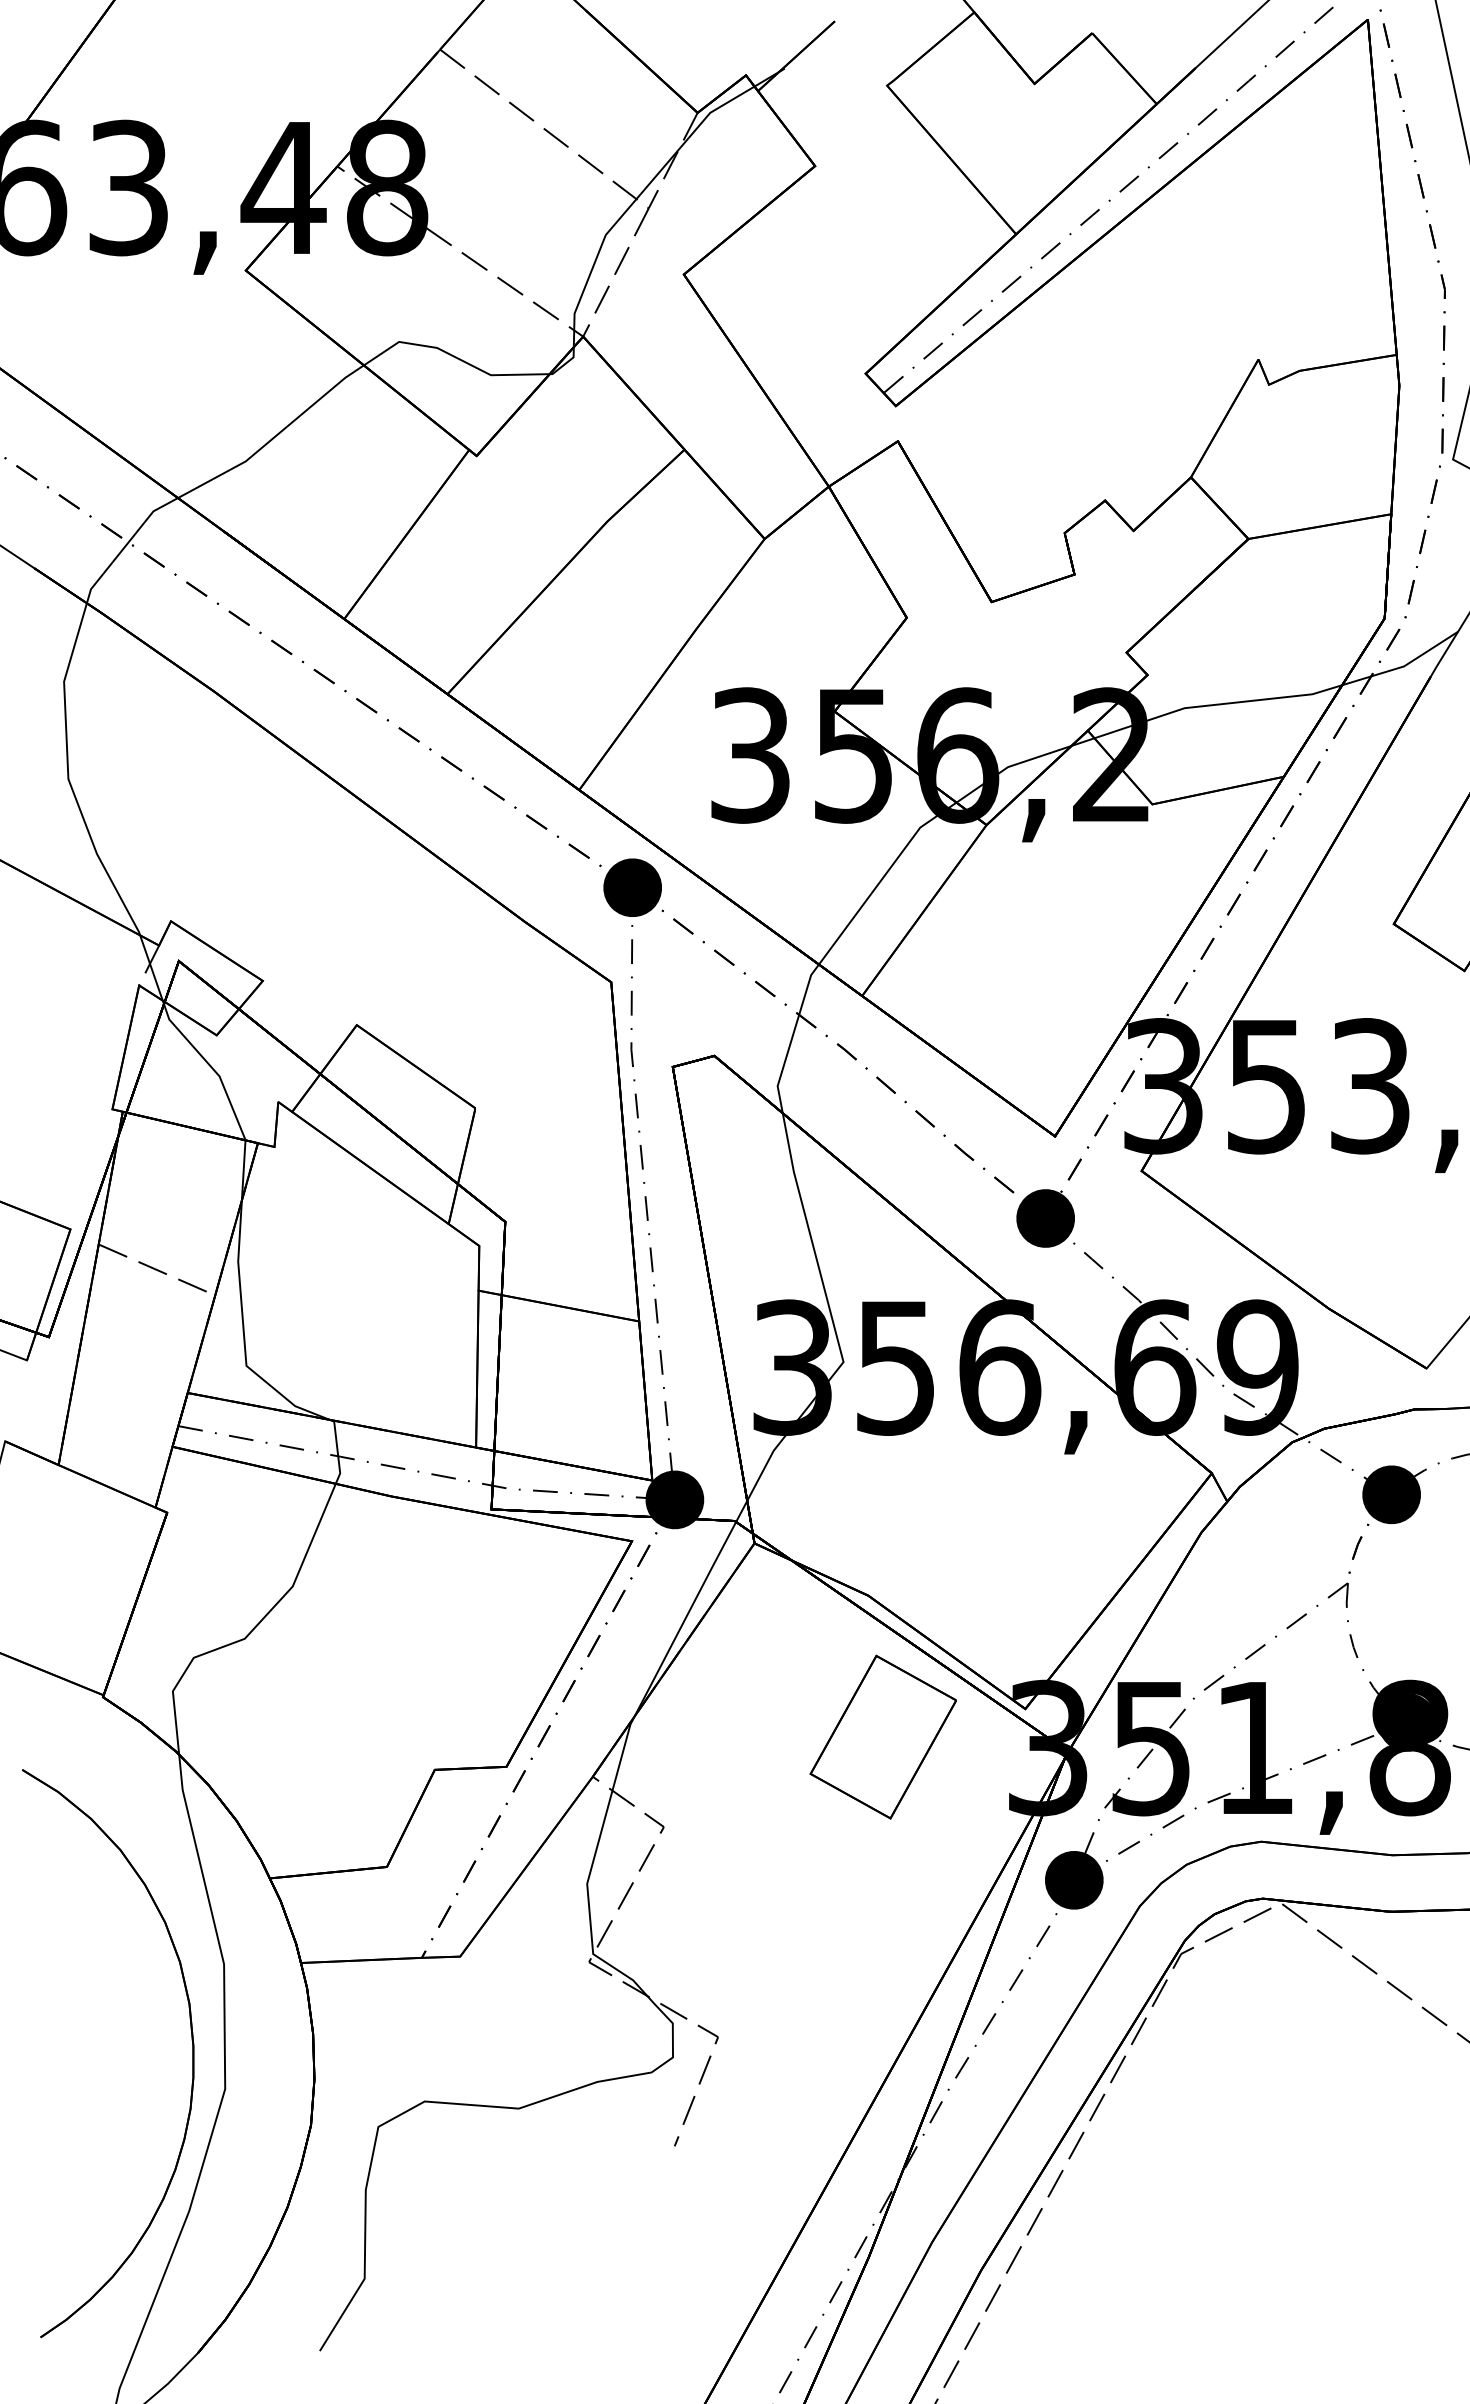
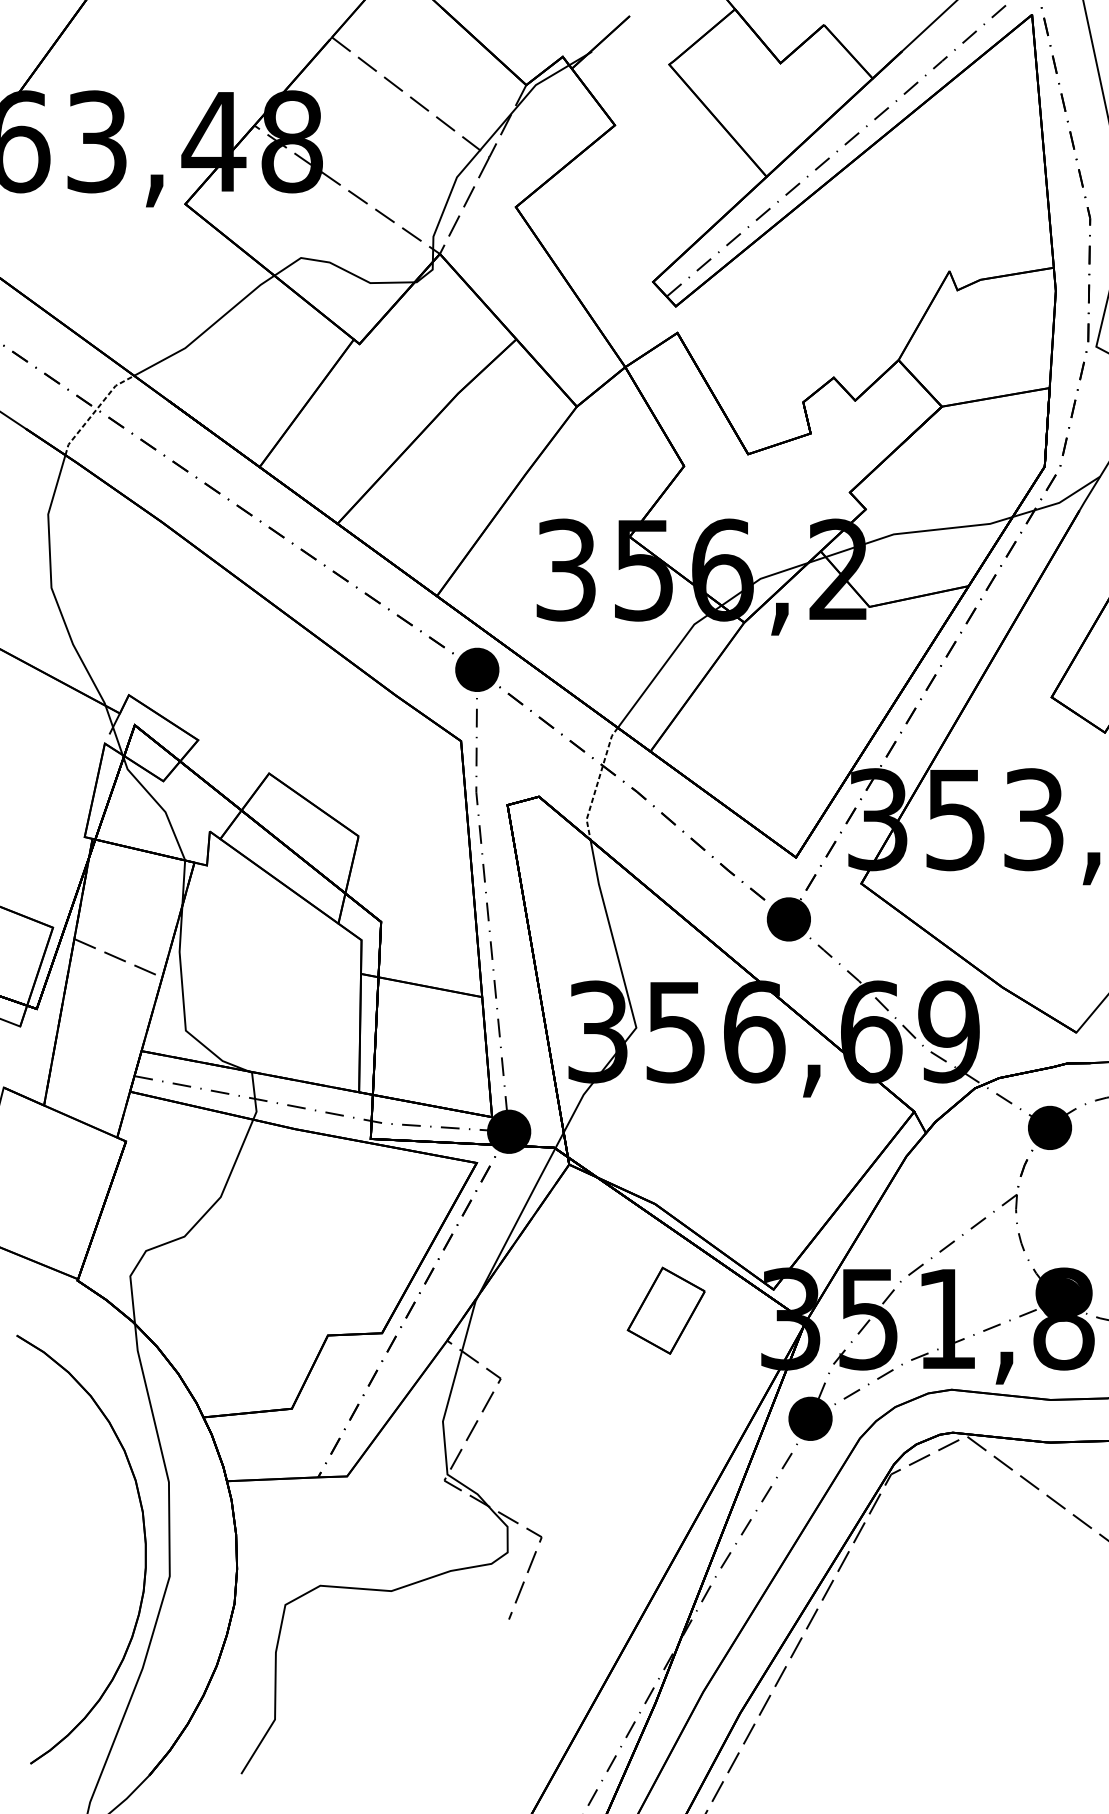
line: (126, 544) -> (95, 410), solid -> dashed
line: (792, 1037) -> (597, 782), solid -> dashed
part: (882, 1736) -> (665, 1310), size x0.7

